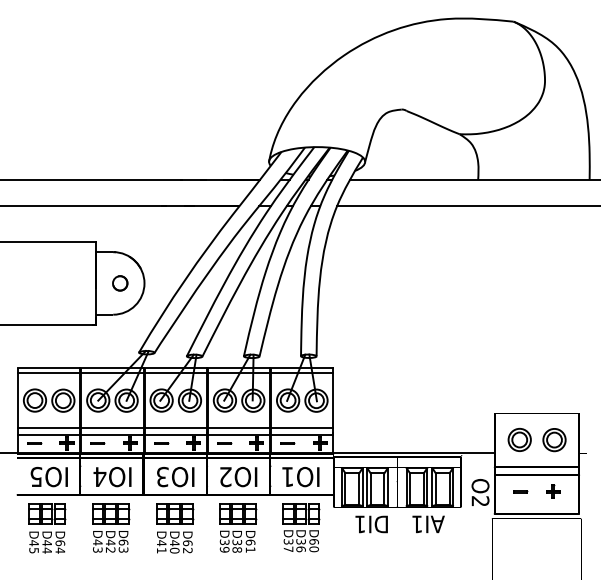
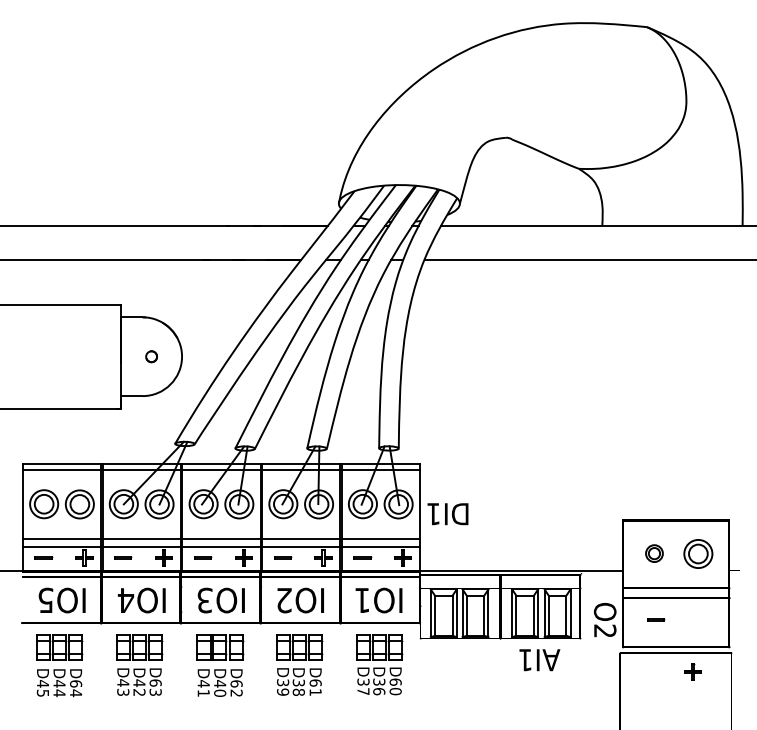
circle: (120, 283) -> (151, 356), size x0.6
part: (519, 439) -> (654, 553), size x0.6
part: (553, 491) -> (693, 671), moved
text: (371, 524) -> (447, 514), moved

